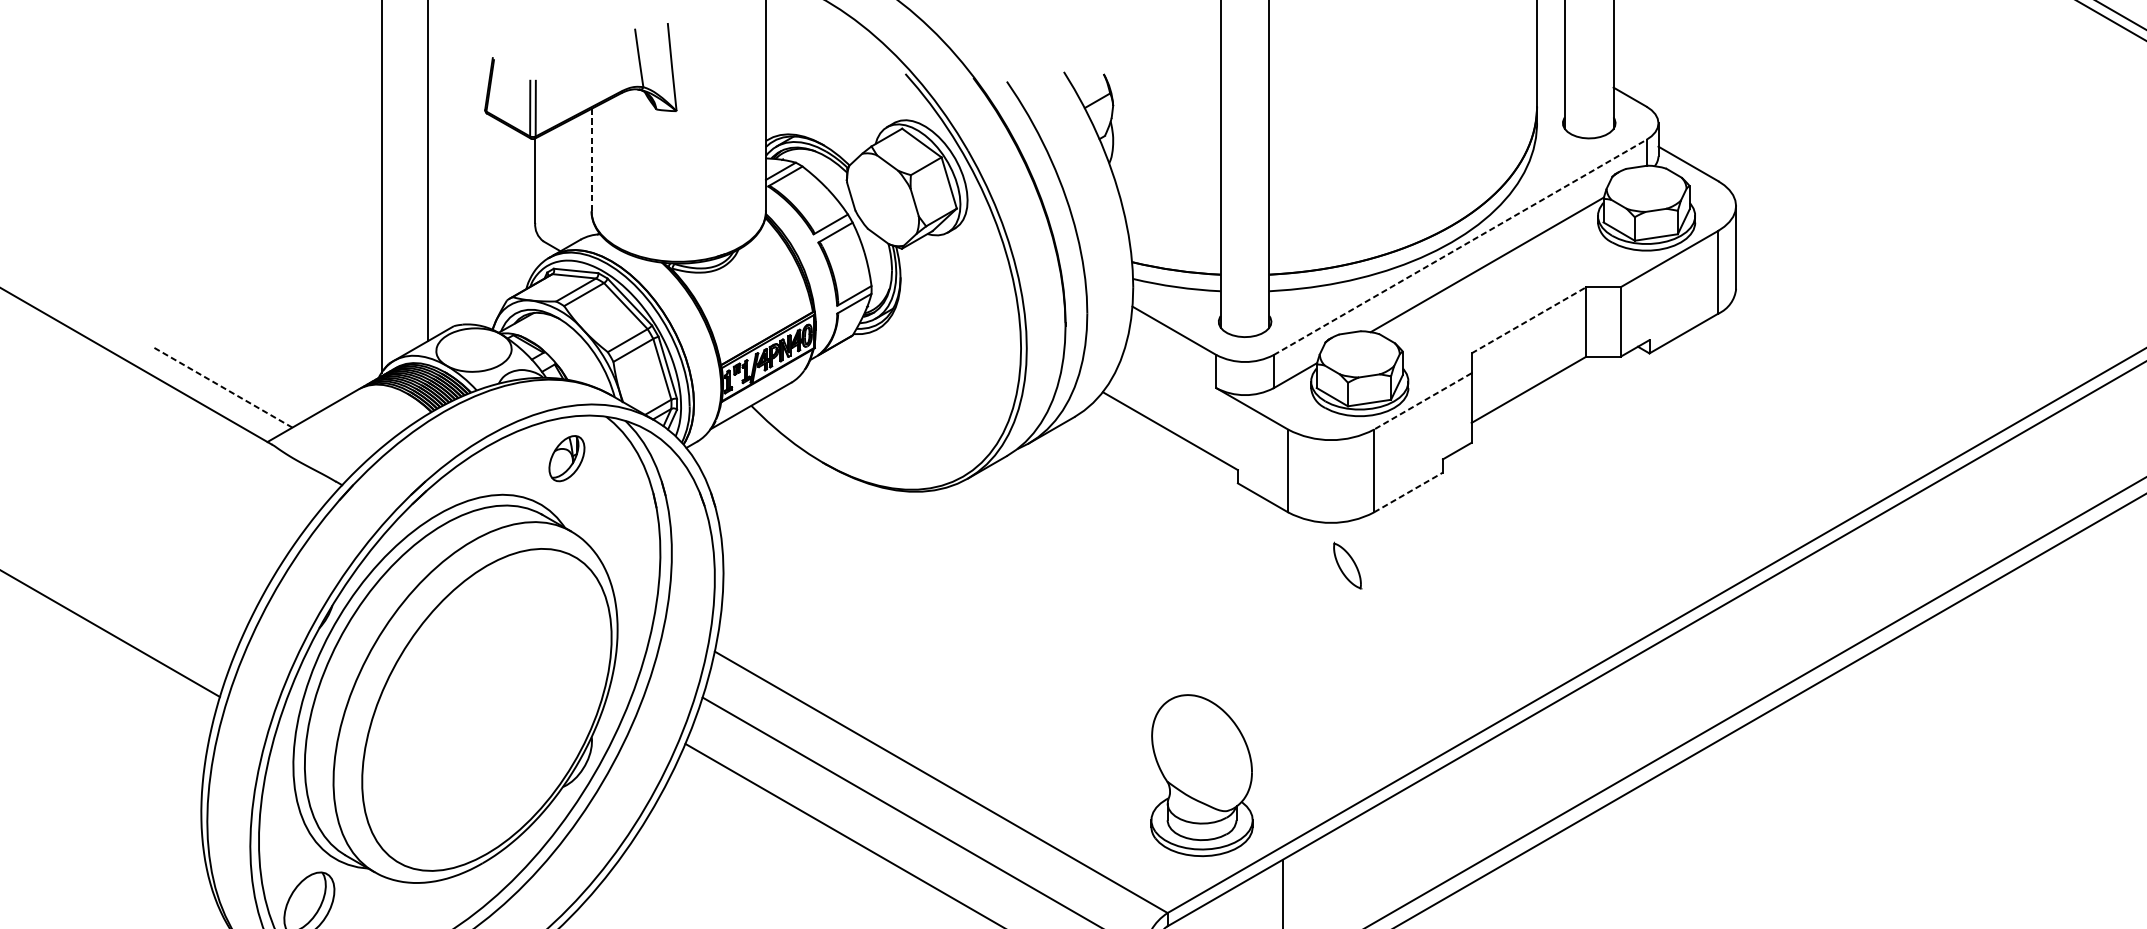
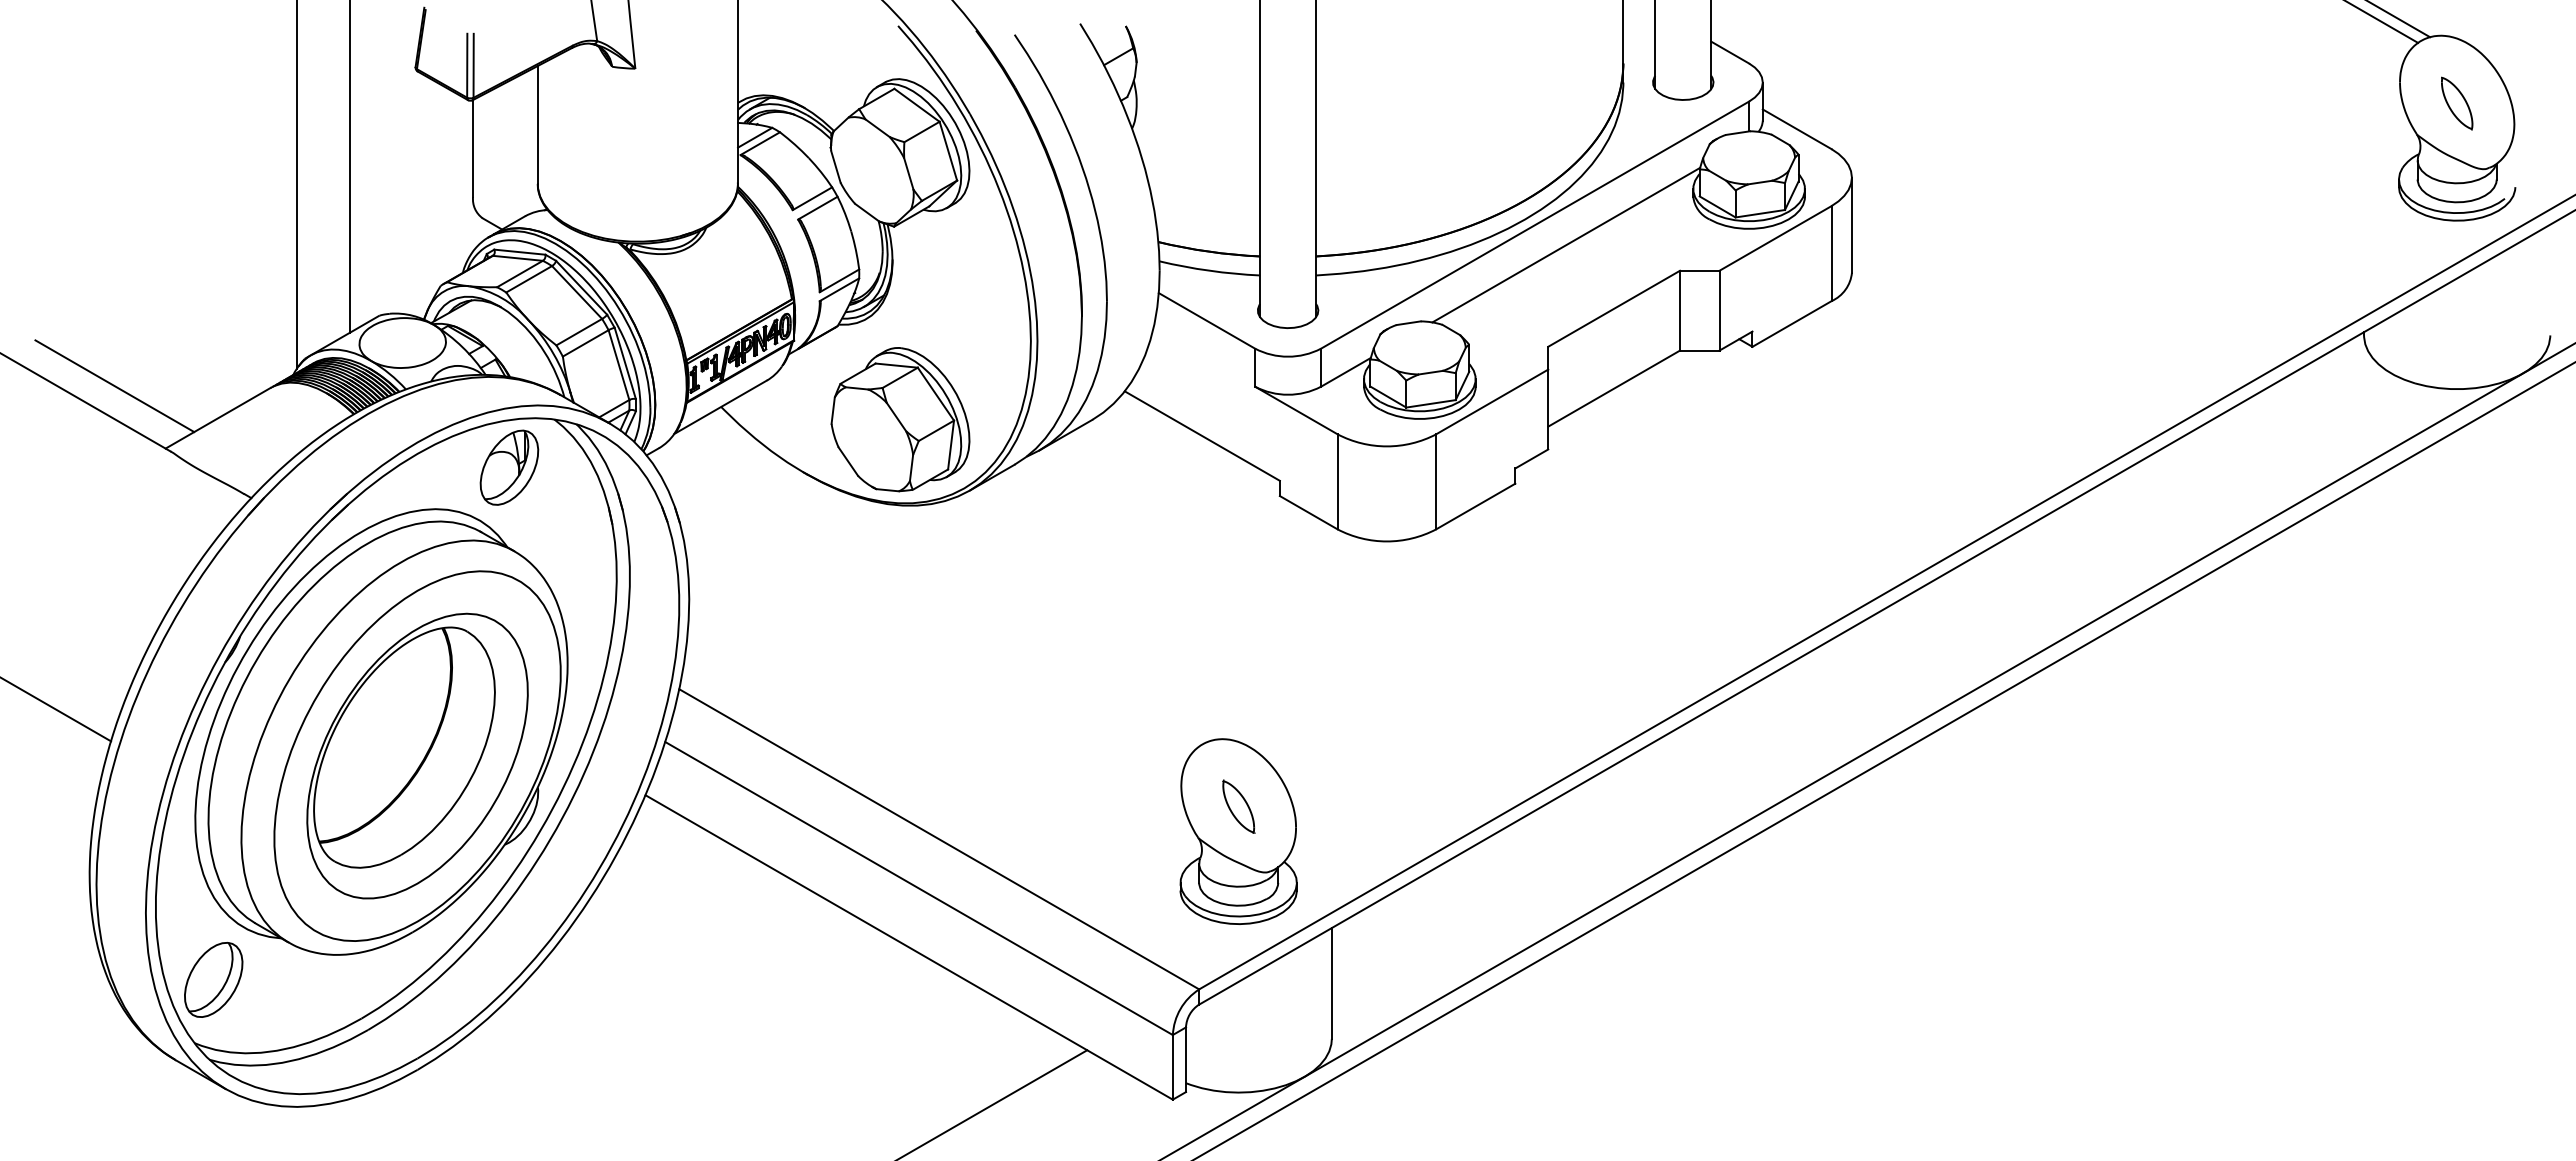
line: (591, 159) -> (537, 124), dashed -> solid
line: (1460, 246) -> (1535, 224), dashed -> solid
line: (1529, 320) -> (1614, 308), dashed -> solid
line: (222, 387) -> (114, 386), dashed -> solid
line: (1423, 401) -> (1492, 401), dashed -> solid
part: (907, 416) -> (900, 419), added
part: (566, 458) -> (509, 467), size x1.43
line: (1408, 492) -> (1475, 506), dashed -> solid
part: (1347, 565) -> (1238, 806), moved
part: (486, 709) -> (417, 755), added

